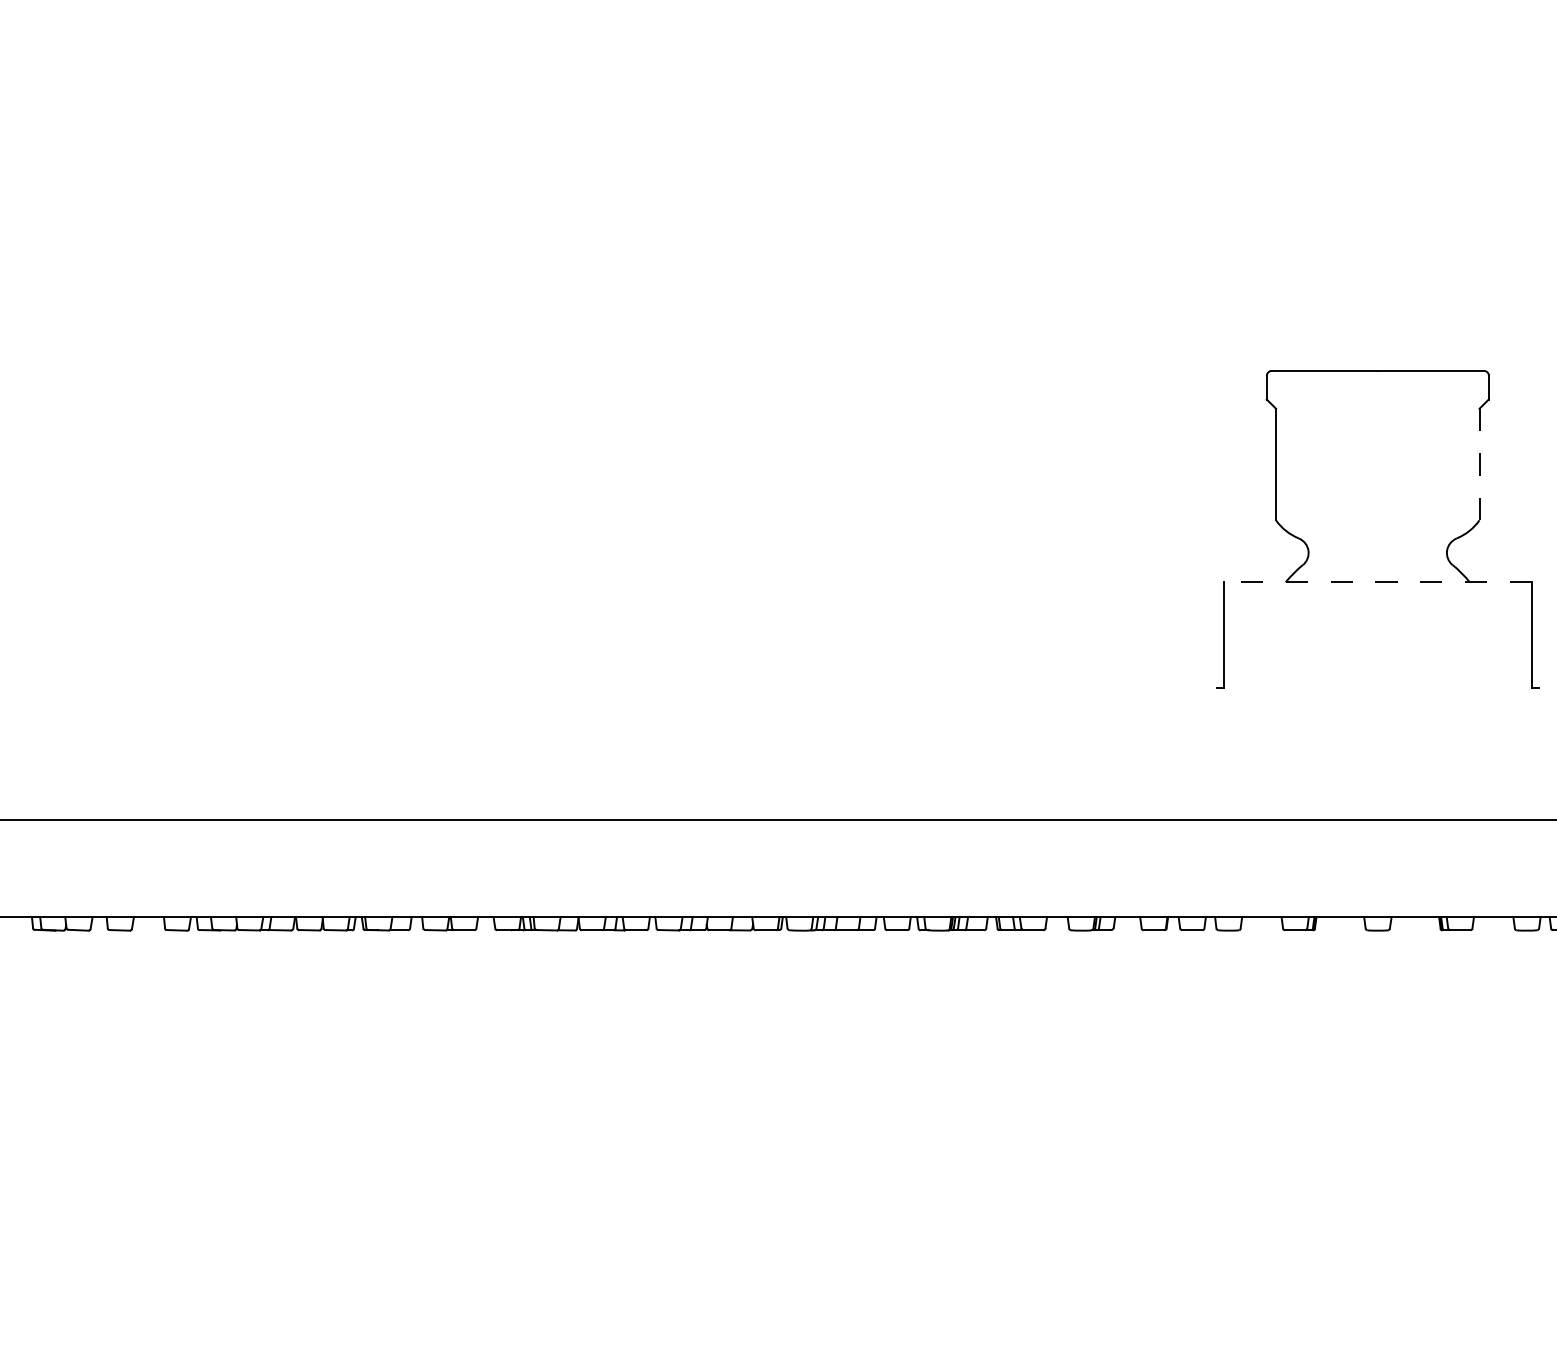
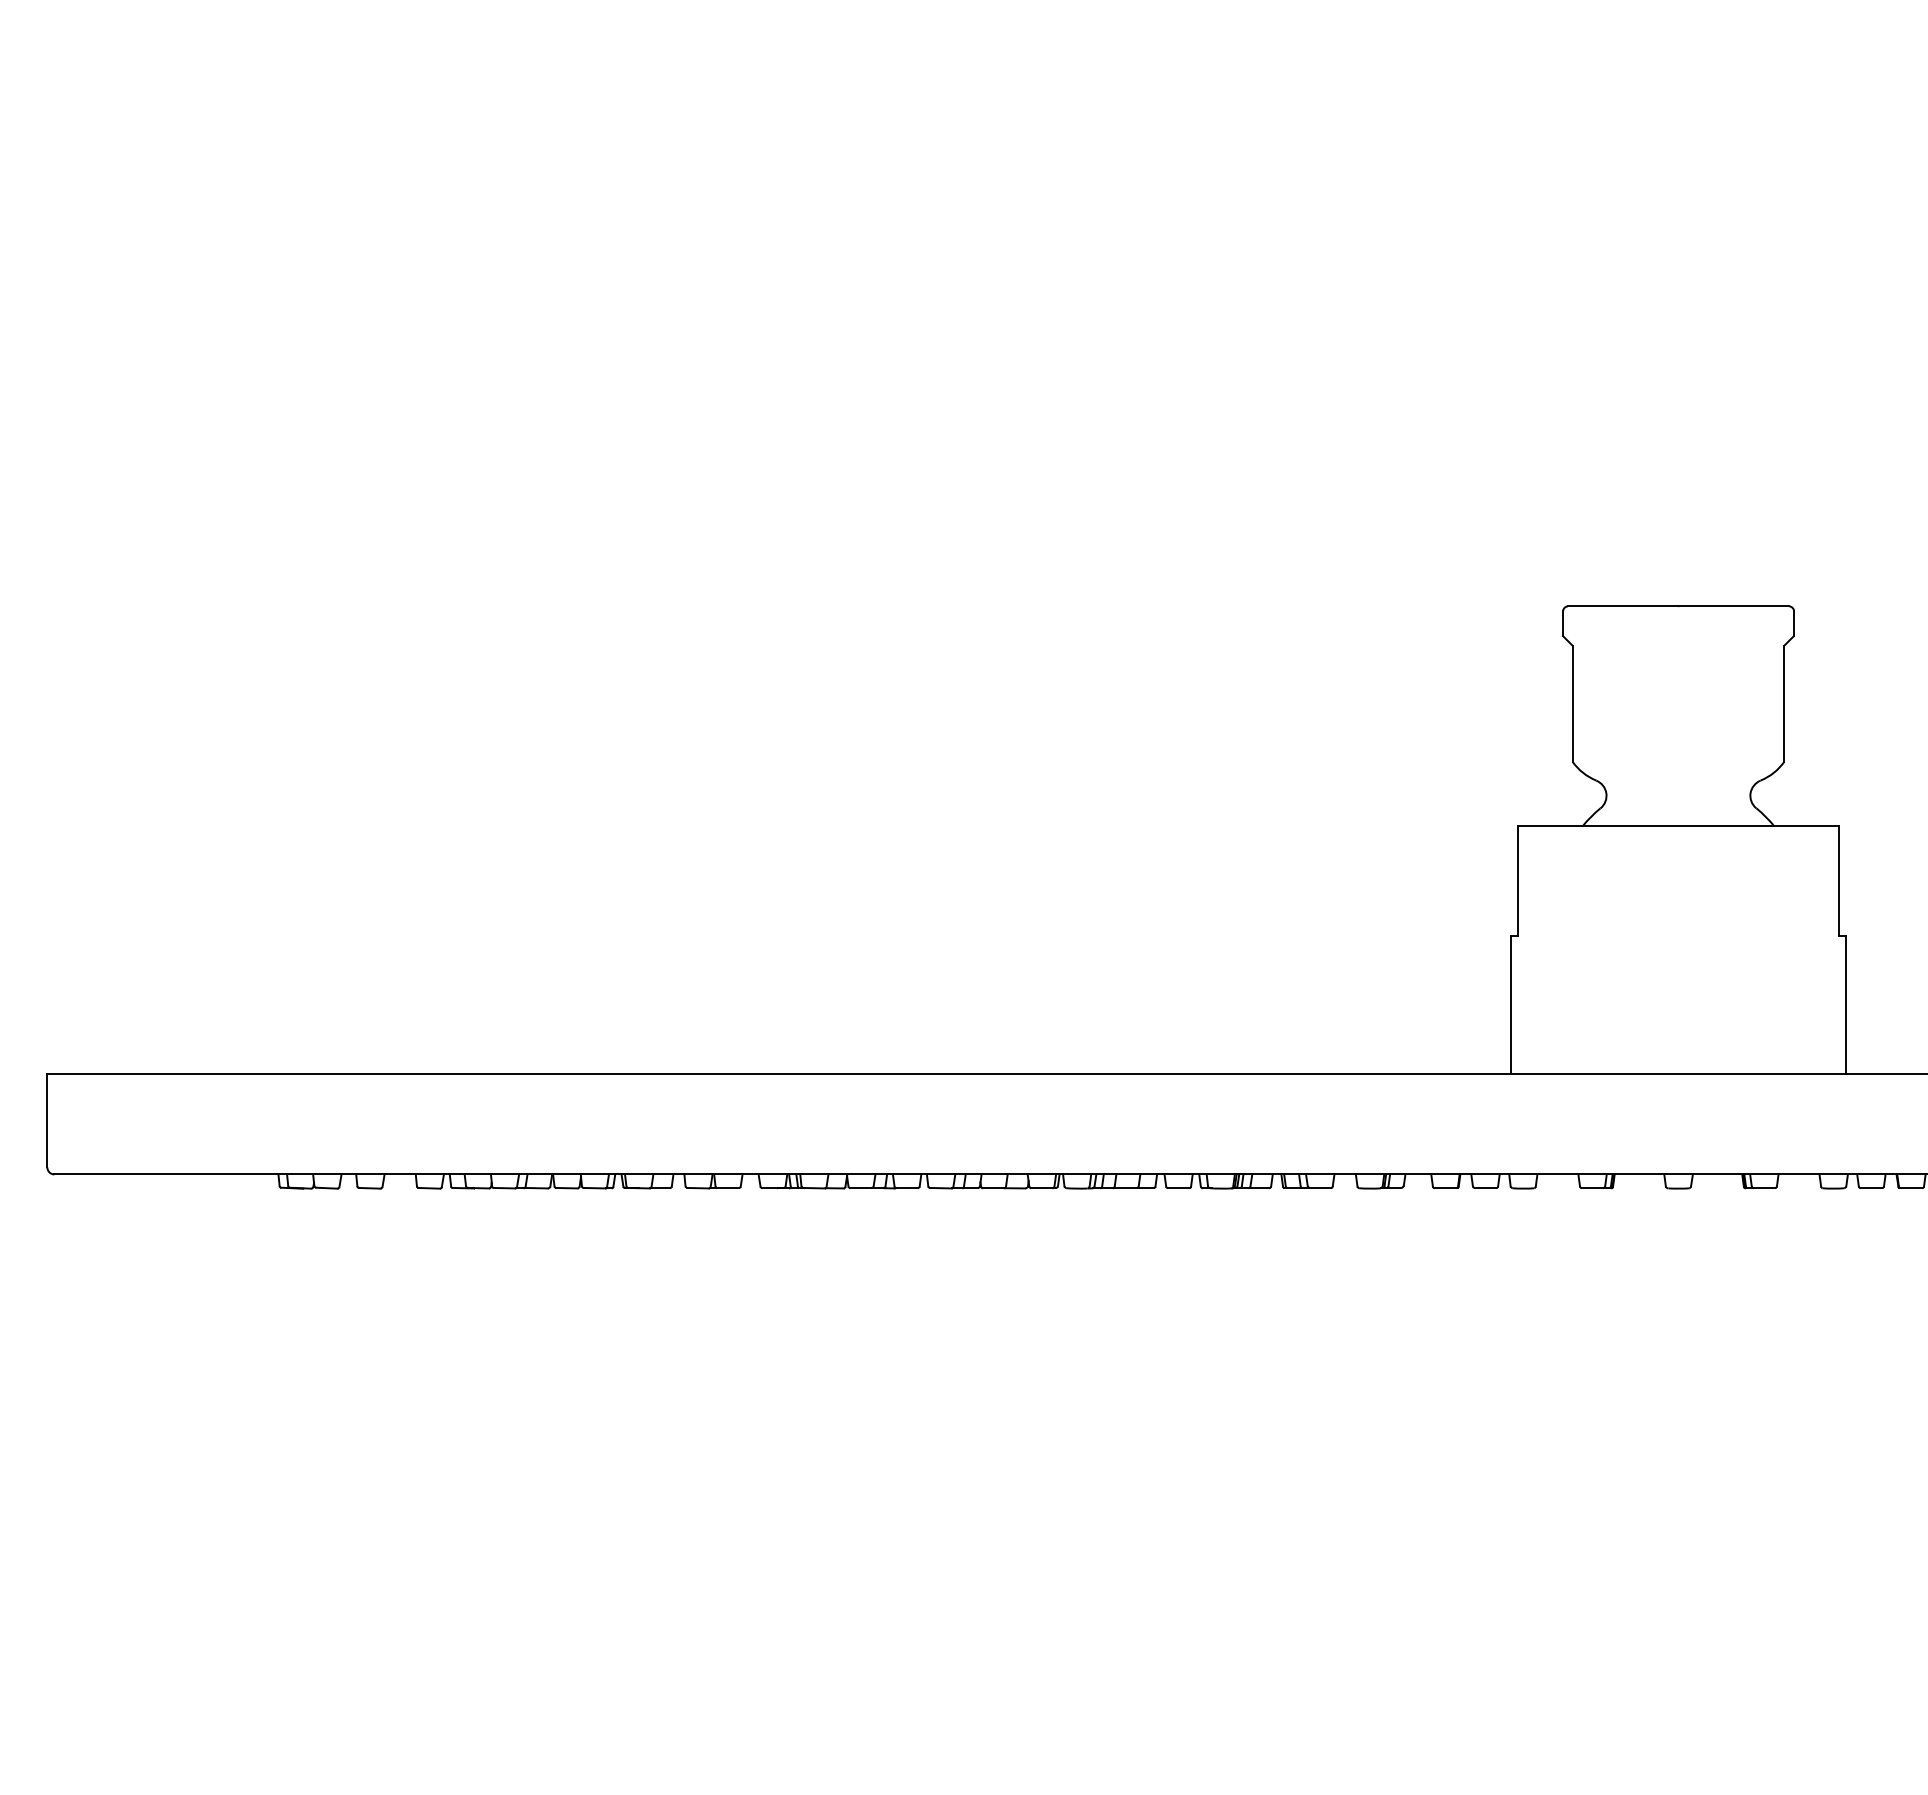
line: (1479, 465) -> (1784, 704), dashed -> solid
line: (1376, 582) -> (1677, 826), dashed -> solid
line: (1217, 753) -> (1511, 1004), added
line: (1538, 753) -> (1845, 1004), added

